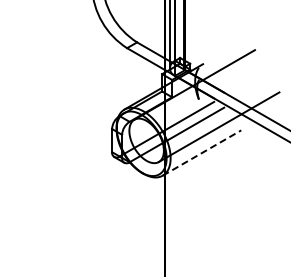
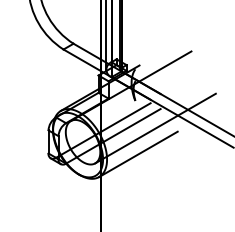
line: (202, 152) -> (138, 153), dashed -> solid

